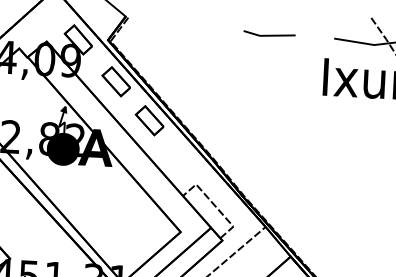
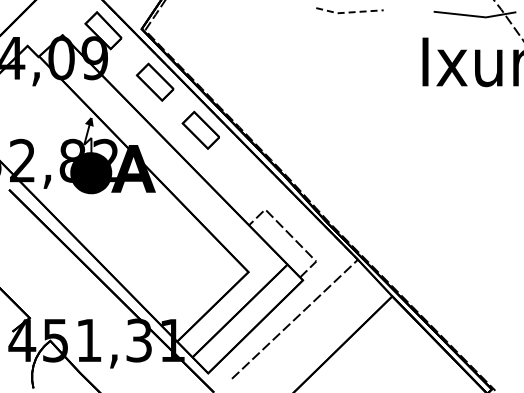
line: (269, 35) -> (349, 12), solid -> dashed

